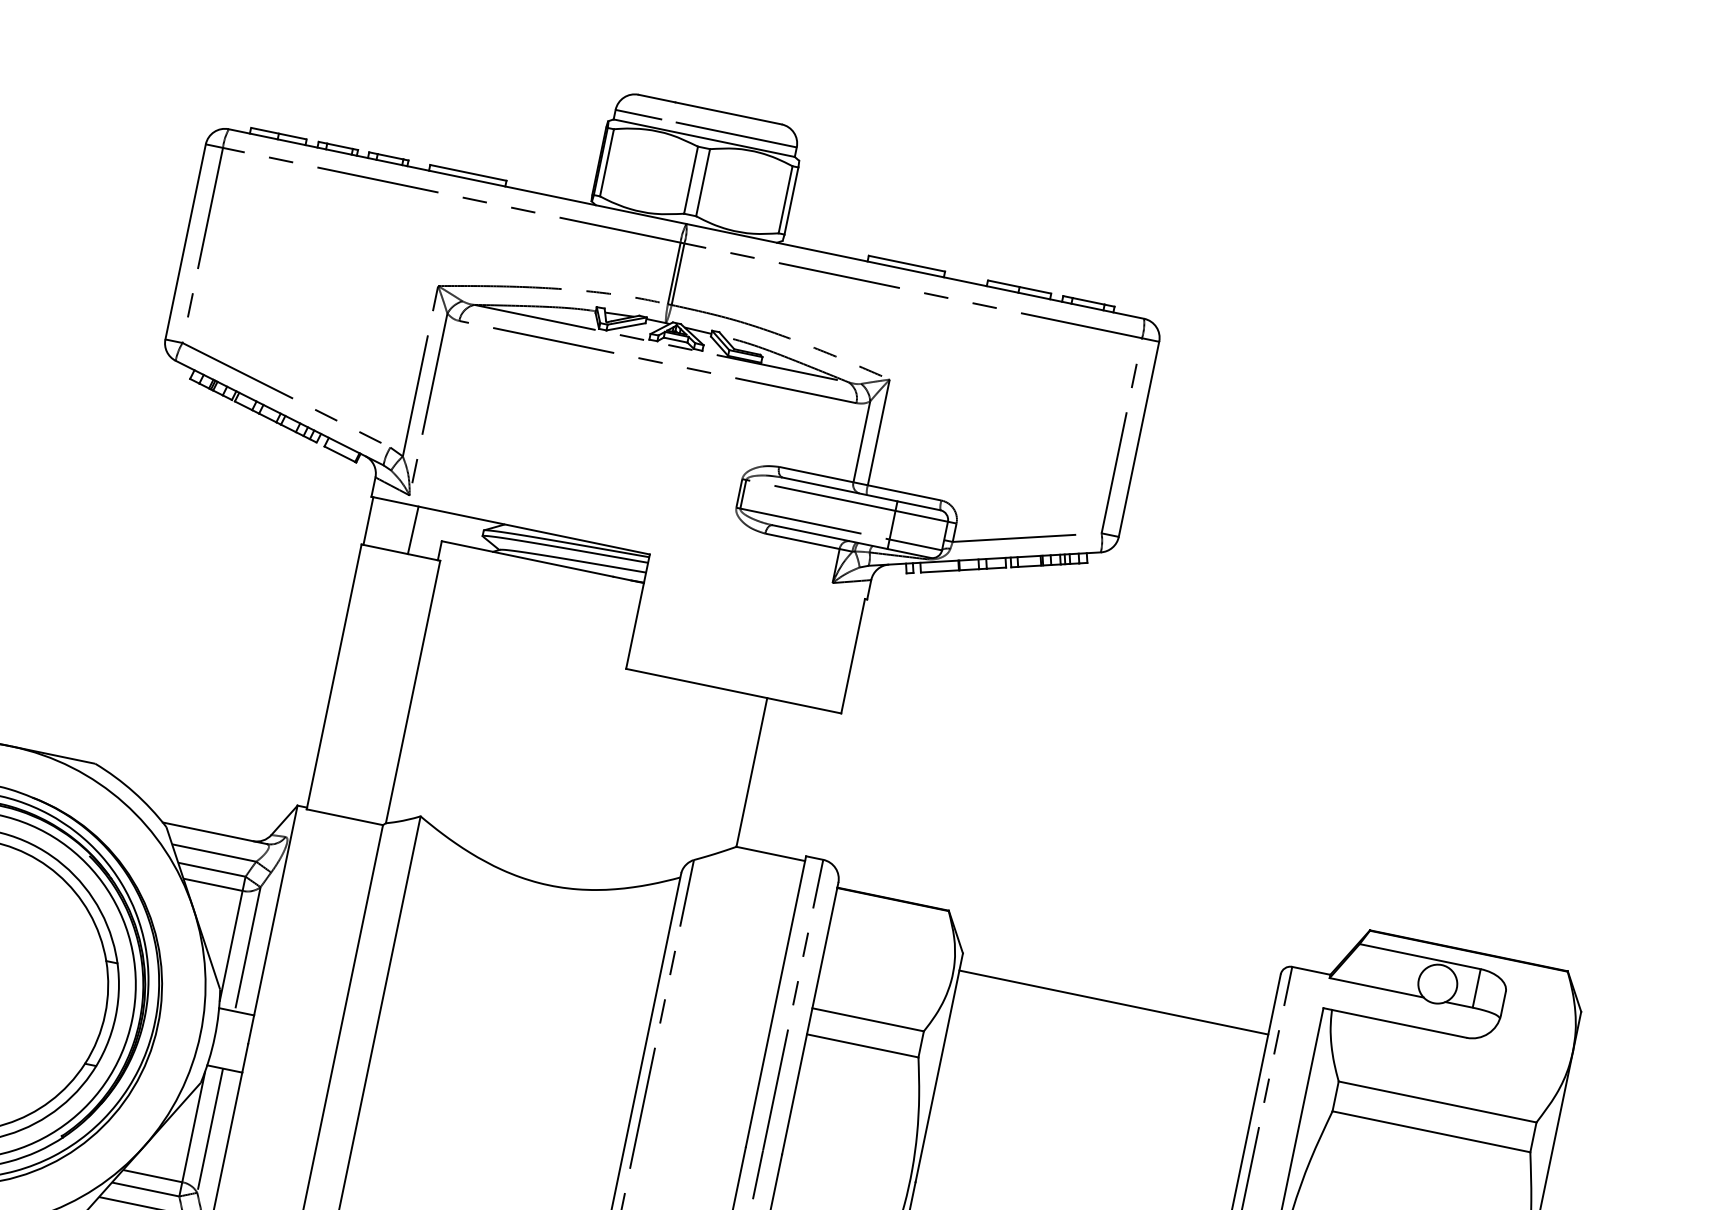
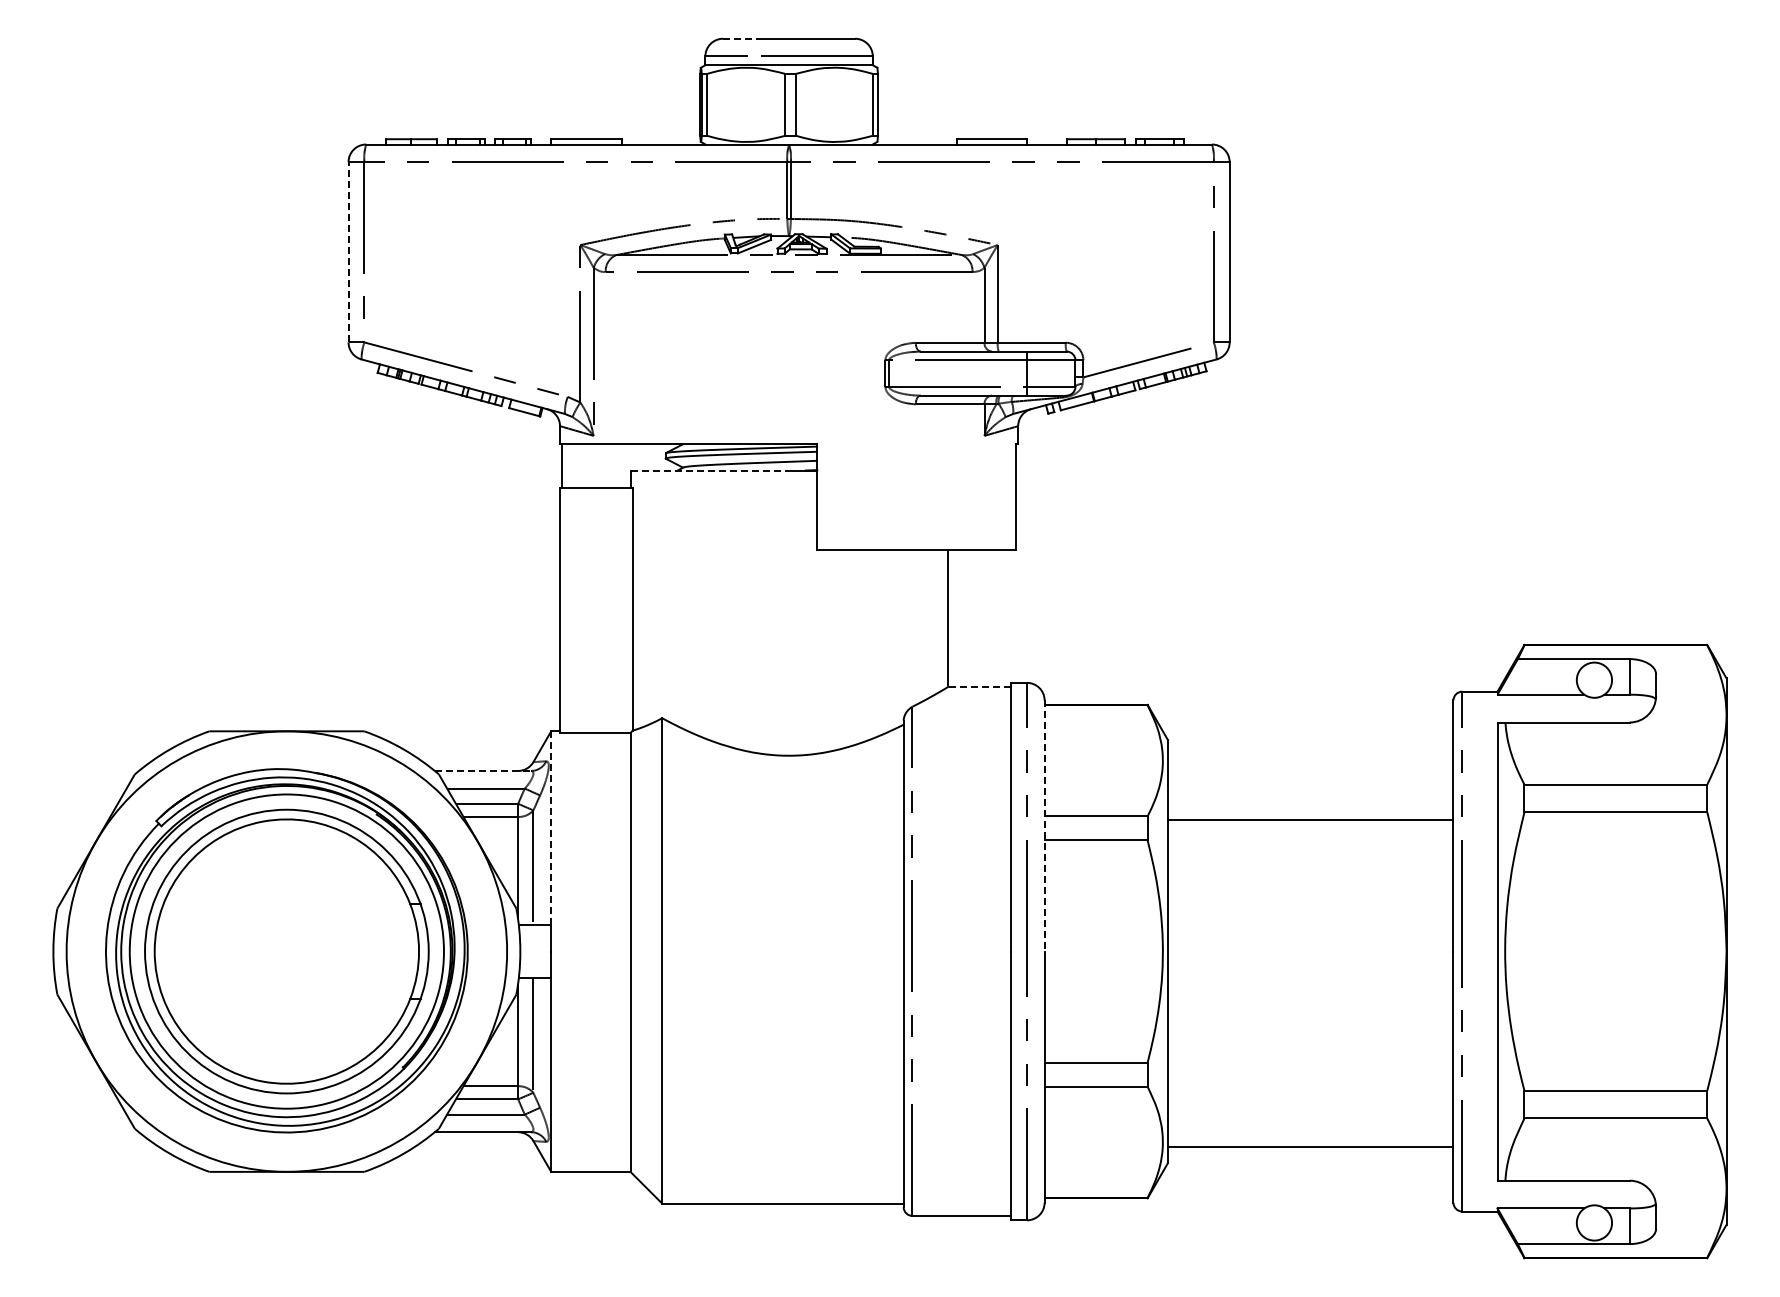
line: (657, 98) -> (740, 38), solid -> dashed
line: (185, 241) -> (348, 251), solid -> dashed
line: (412, 530) -> (602, 466), removed
line: (528, 559) -> (710, 470), solid -> dashed
line: (215, 832) -> (483, 770), solid -> dashed
line: (770, 854) -> (979, 687), solid -> dashed
line: (276, 910) -> (551, 828), solid -> dashed
line: (1113, 1001) -> (1310, 819), moved
line: (810, 1019) -> (1044, 826), solid -> dashed

